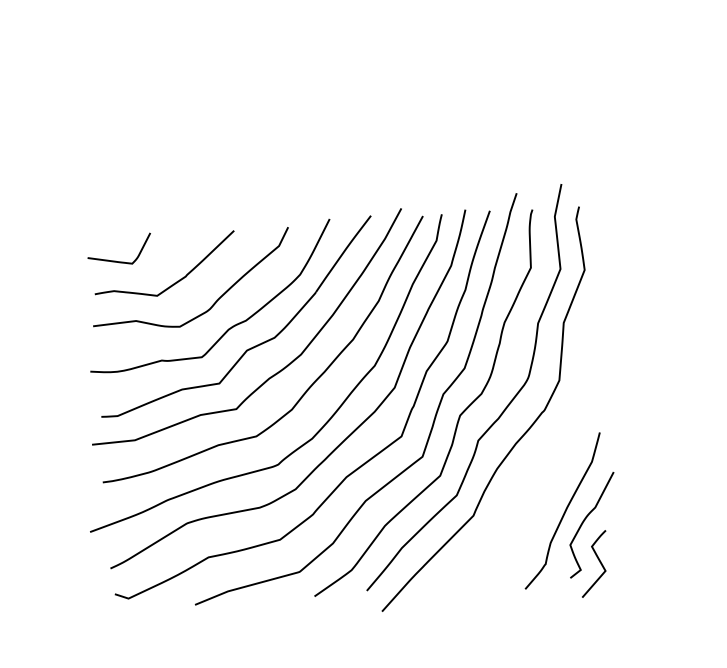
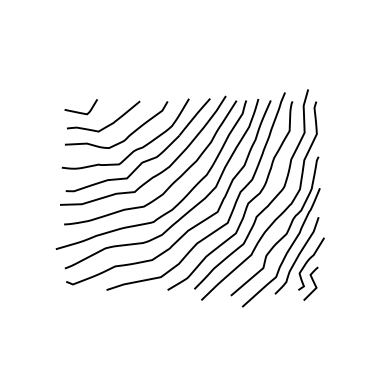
part: (529, 477) -> (281, 237), added

